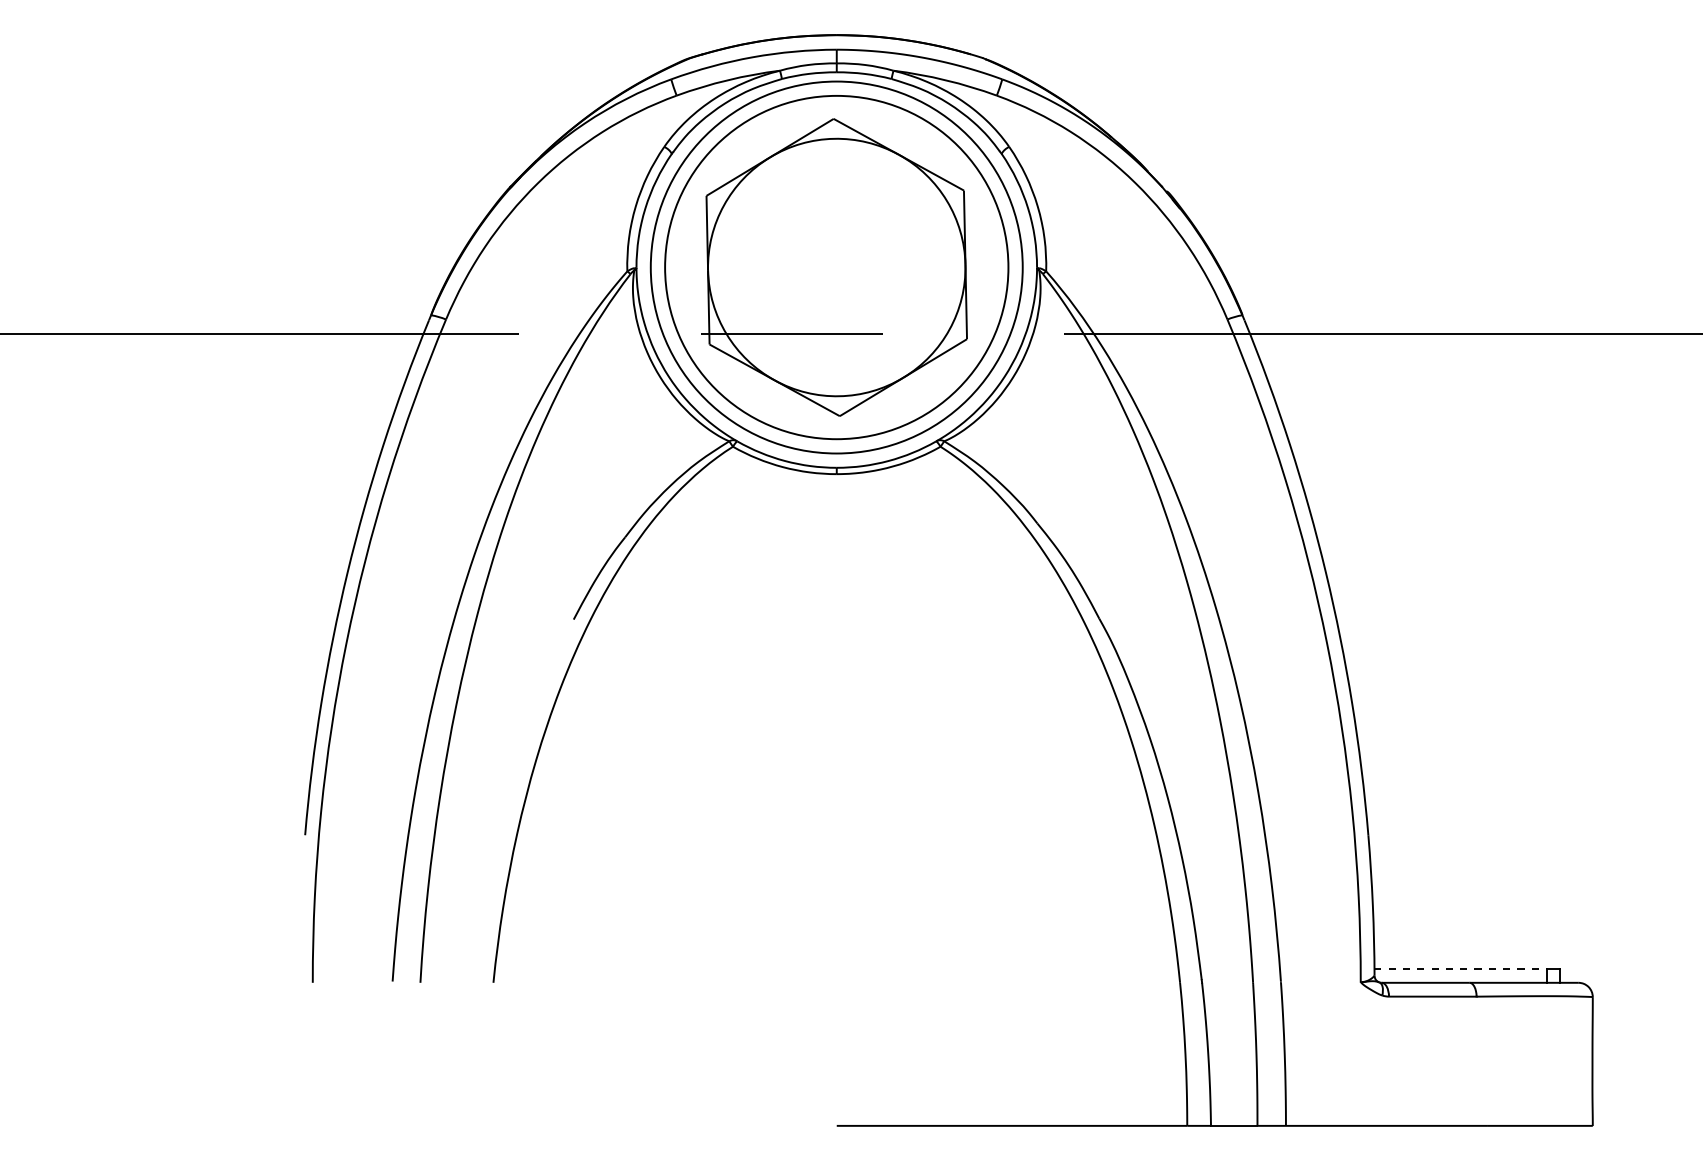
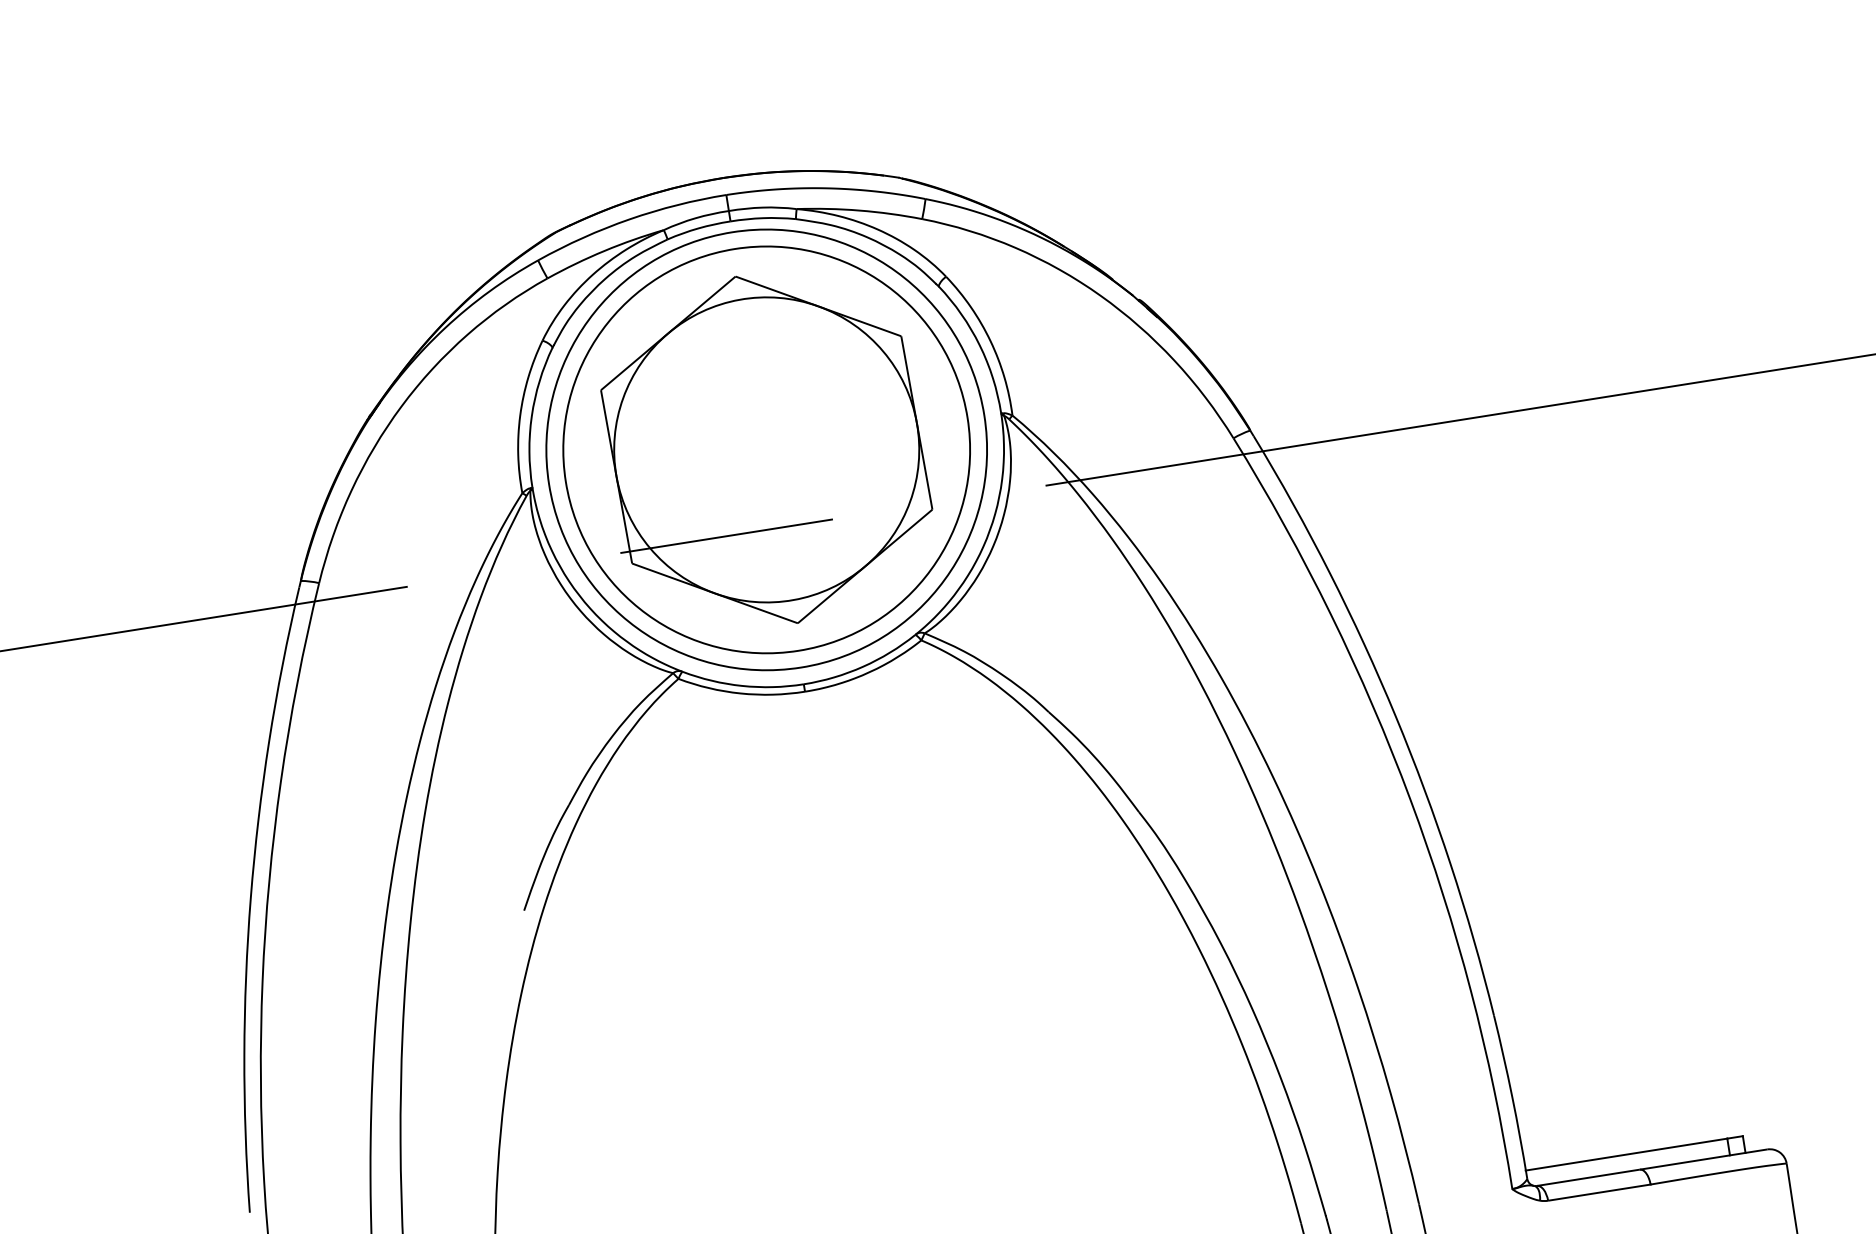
line: (1460, 968) -> (1626, 1154), dashed -> solid

